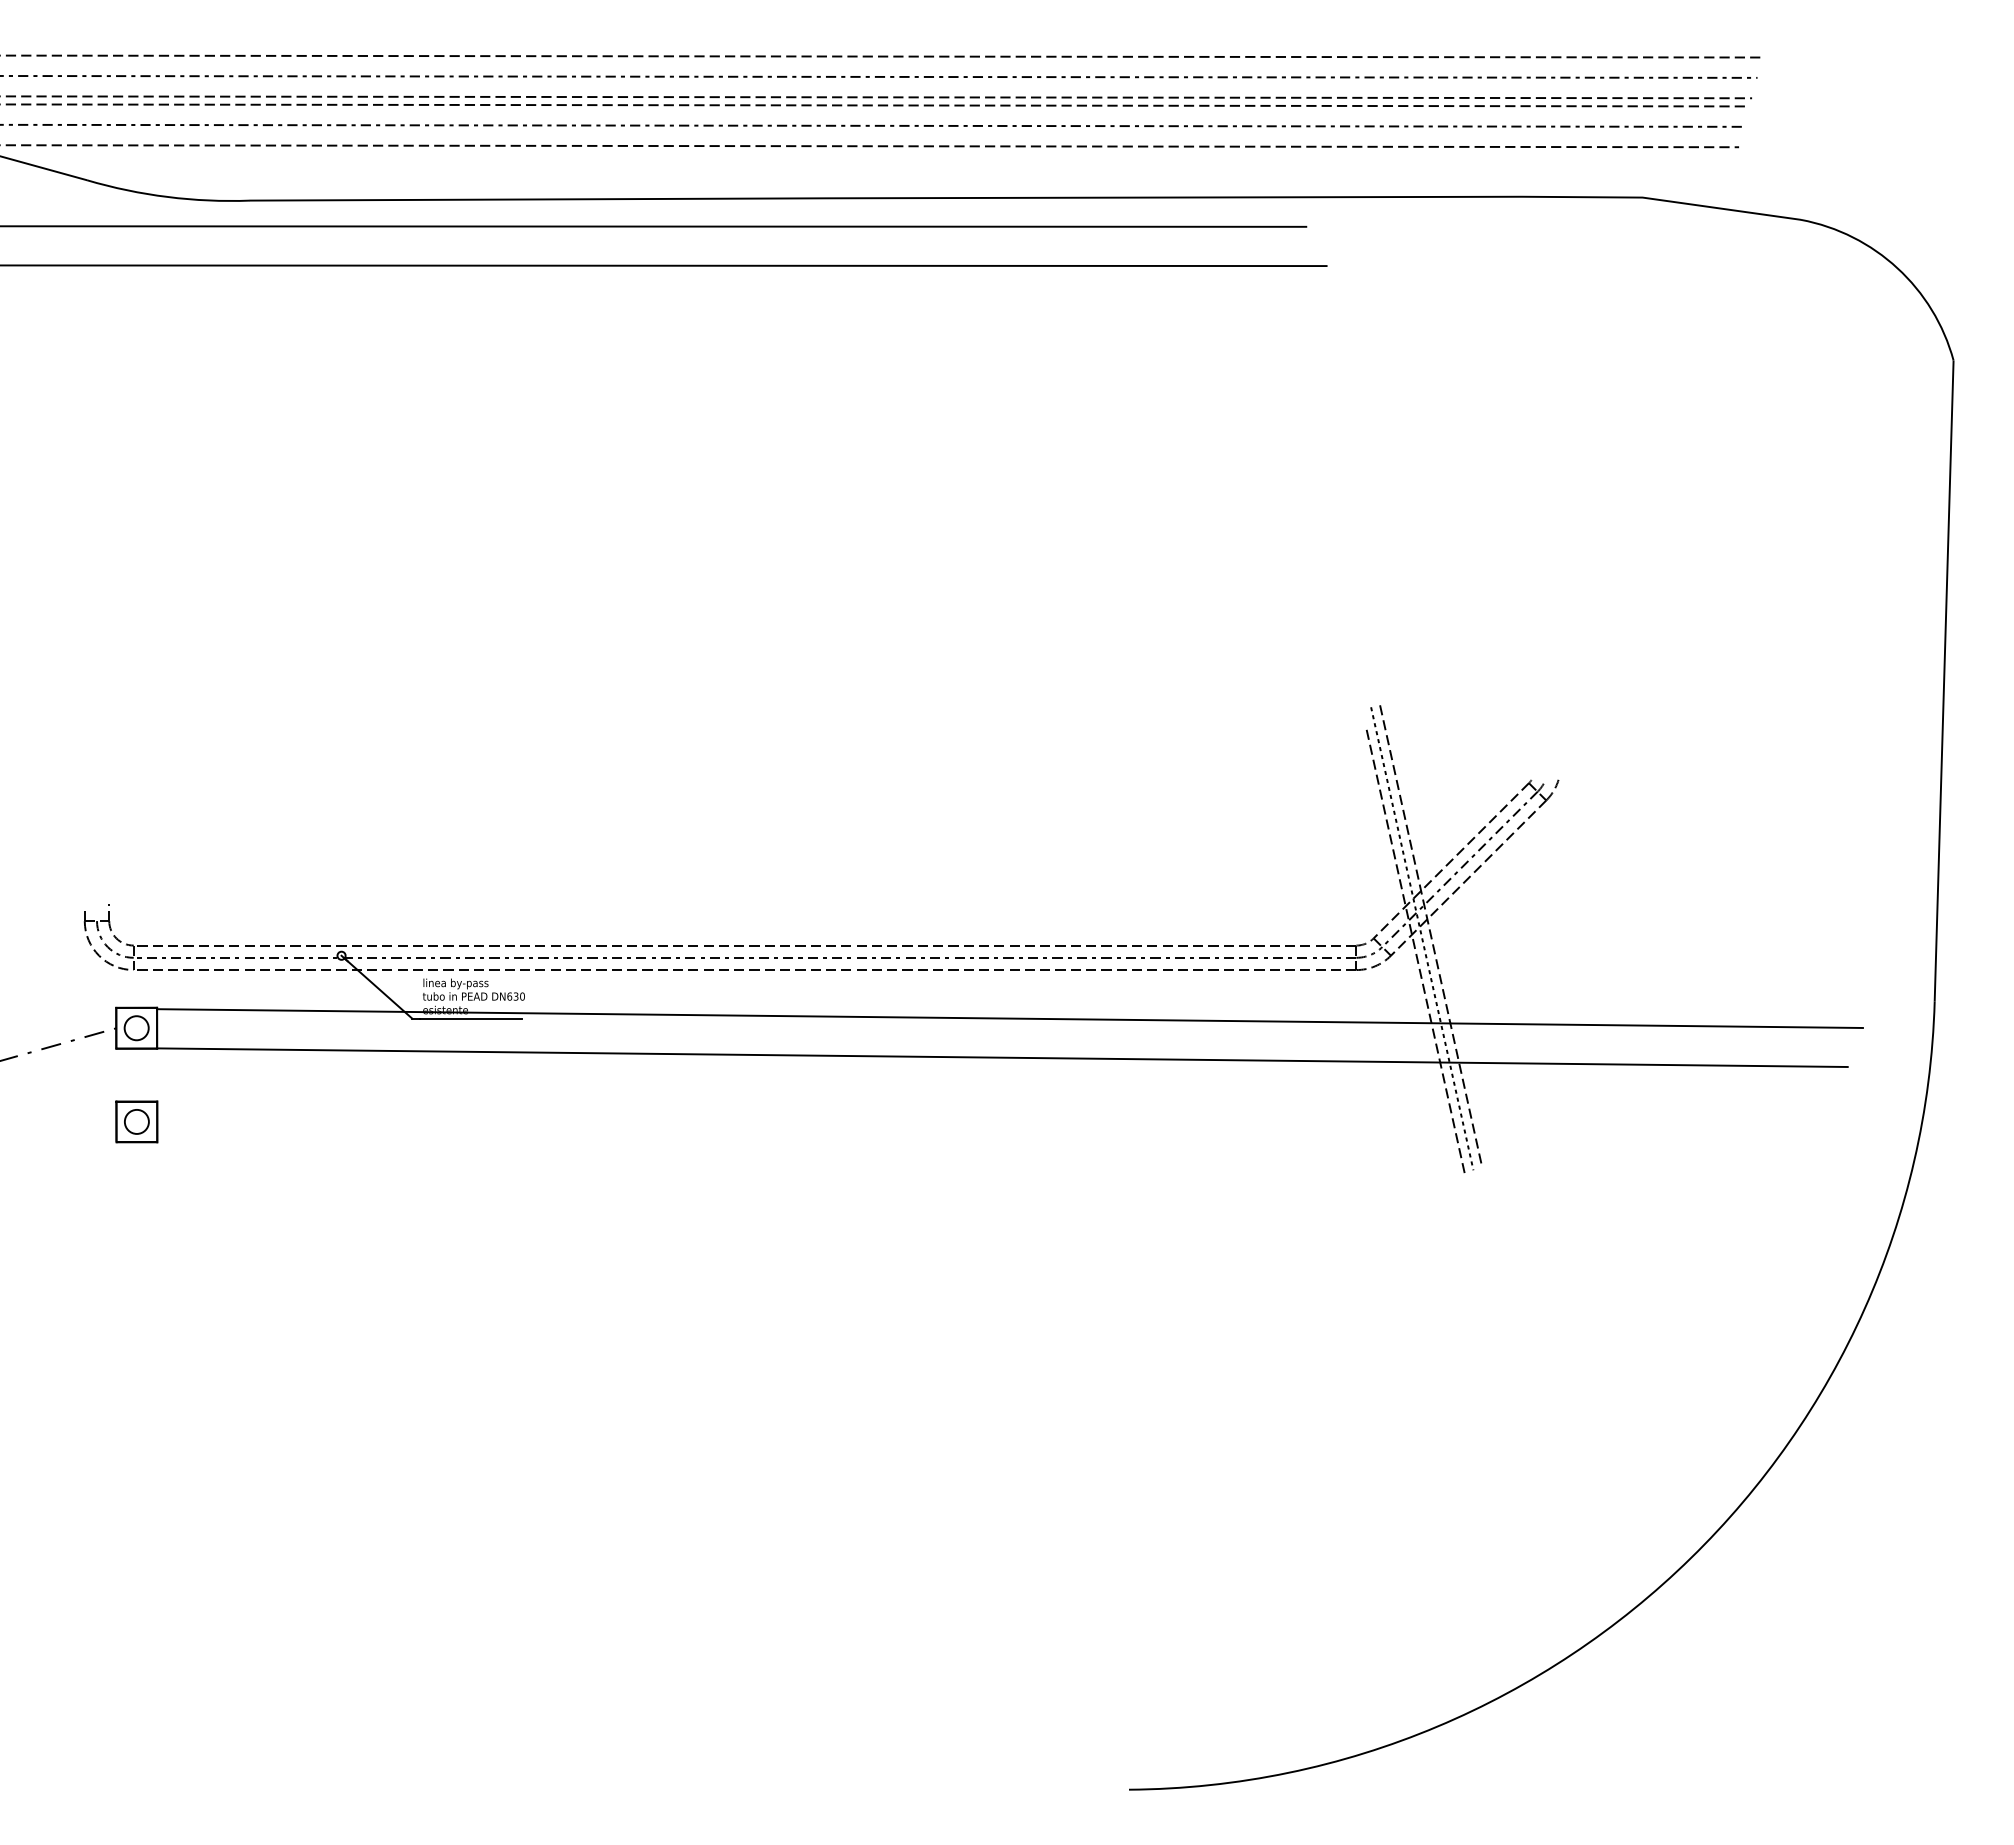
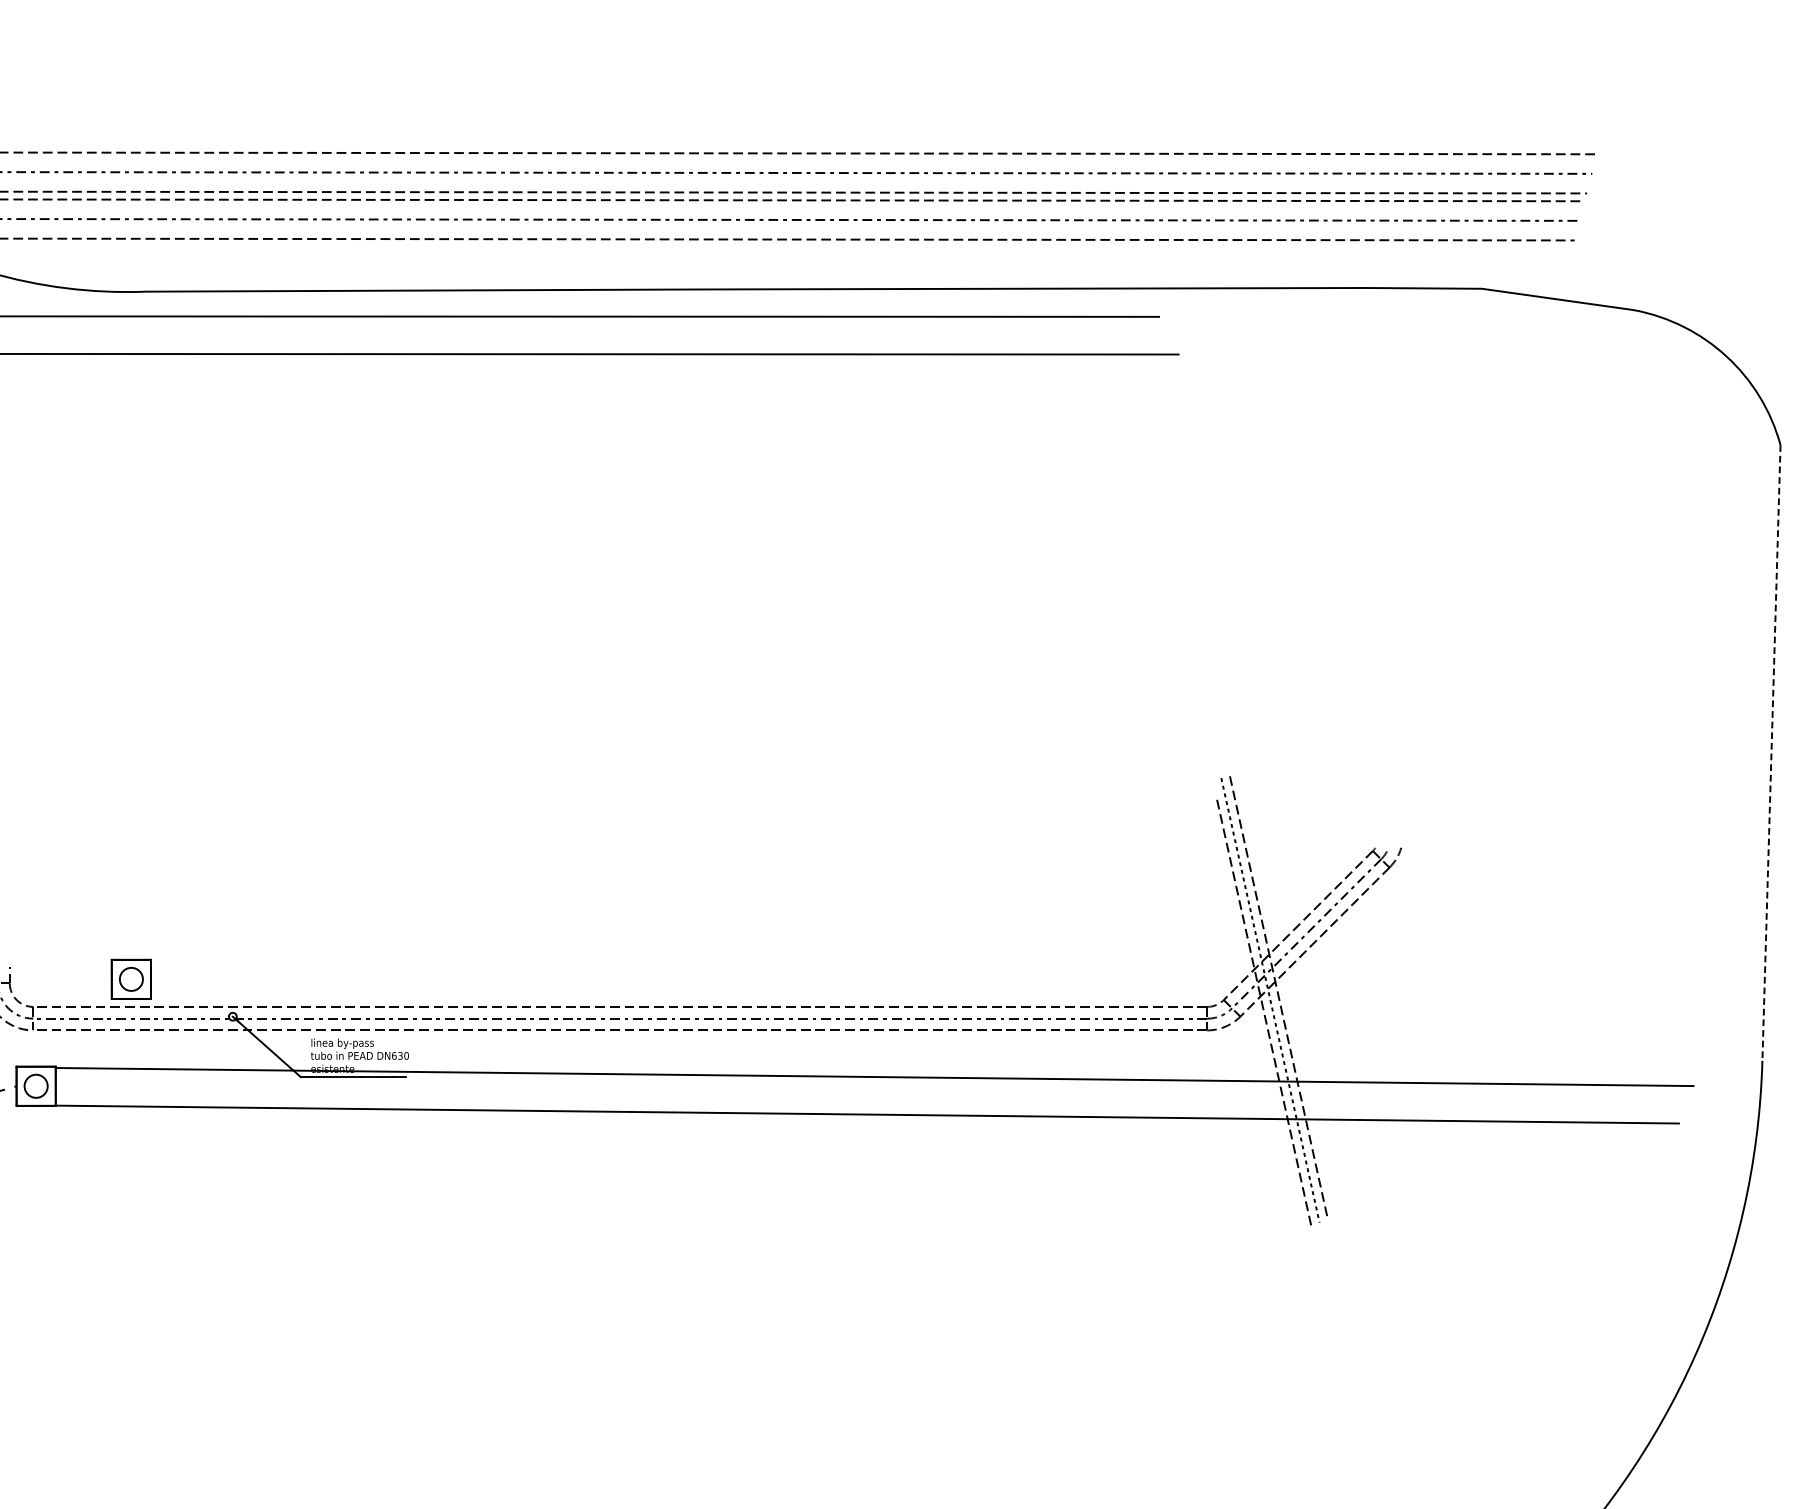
line: (1944, 681) -> (1771, 753), solid -> dashed
part: (136, 1121) -> (131, 979), moved

